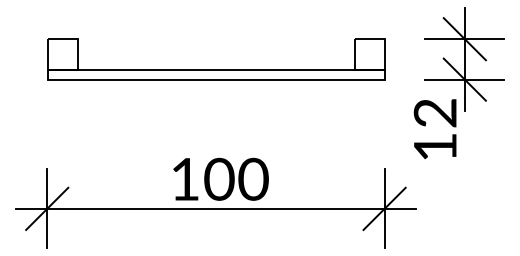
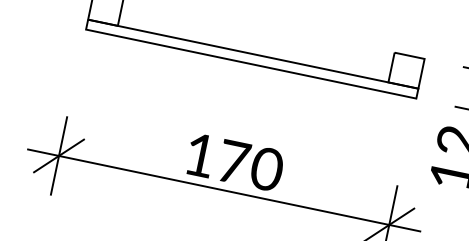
text: (219, 178) -> (233, 161), 100 -> 170

